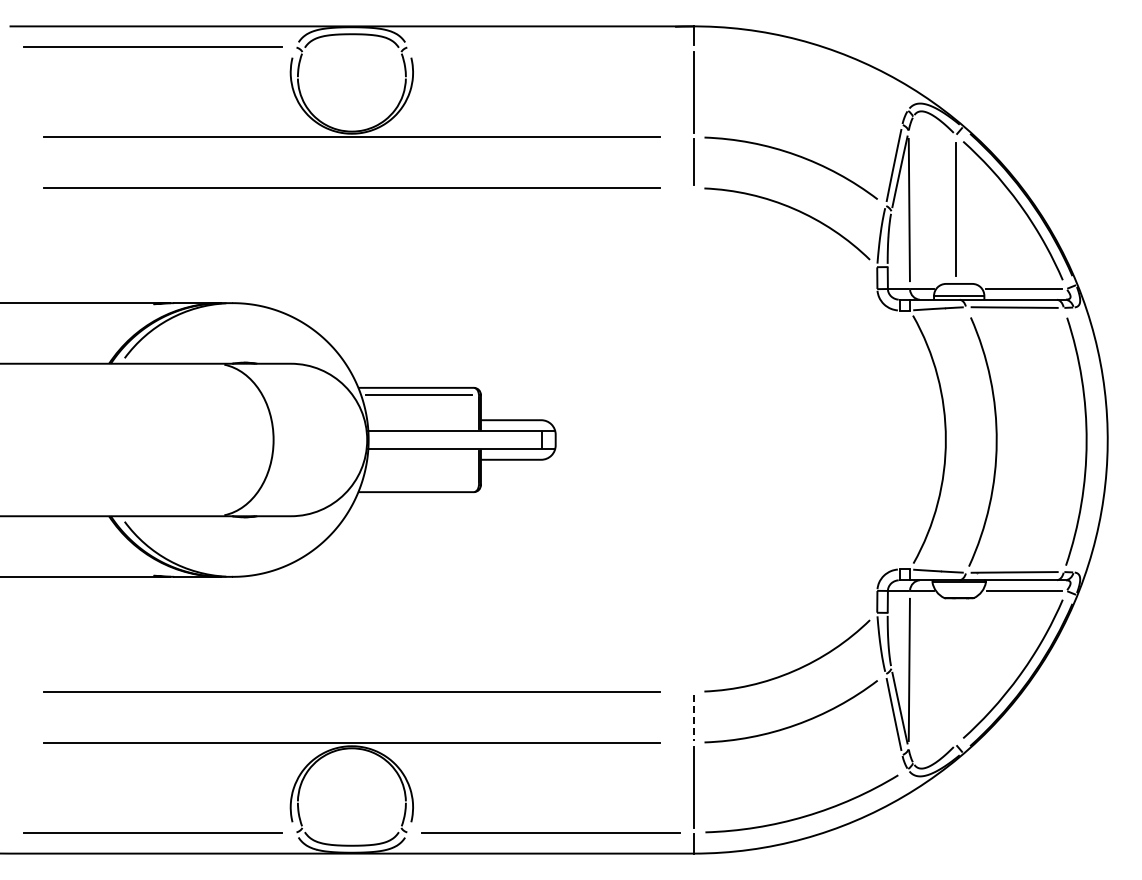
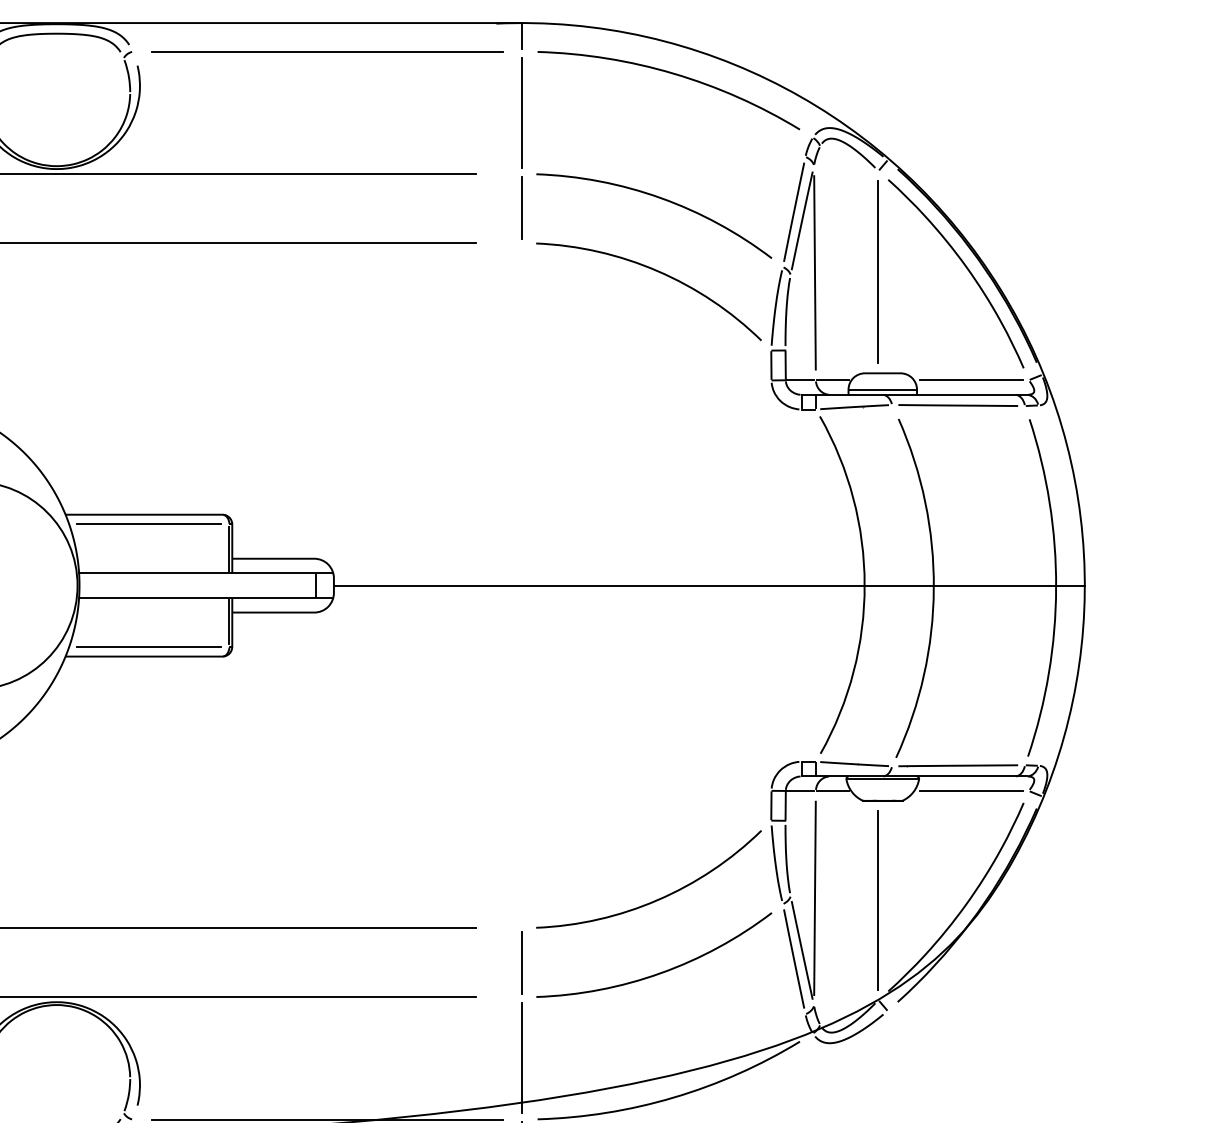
line: (550, 46) -> (326, 50), added
arc: (804, 64) -> (672, 74), added
line: (831, 440) -> (709, 586), added
line: (419, 484) -> (148, 646), added
line: (956, 671) -> (879, 900), added
line: (694, 717) -> (522, 963), dashed -> solid

